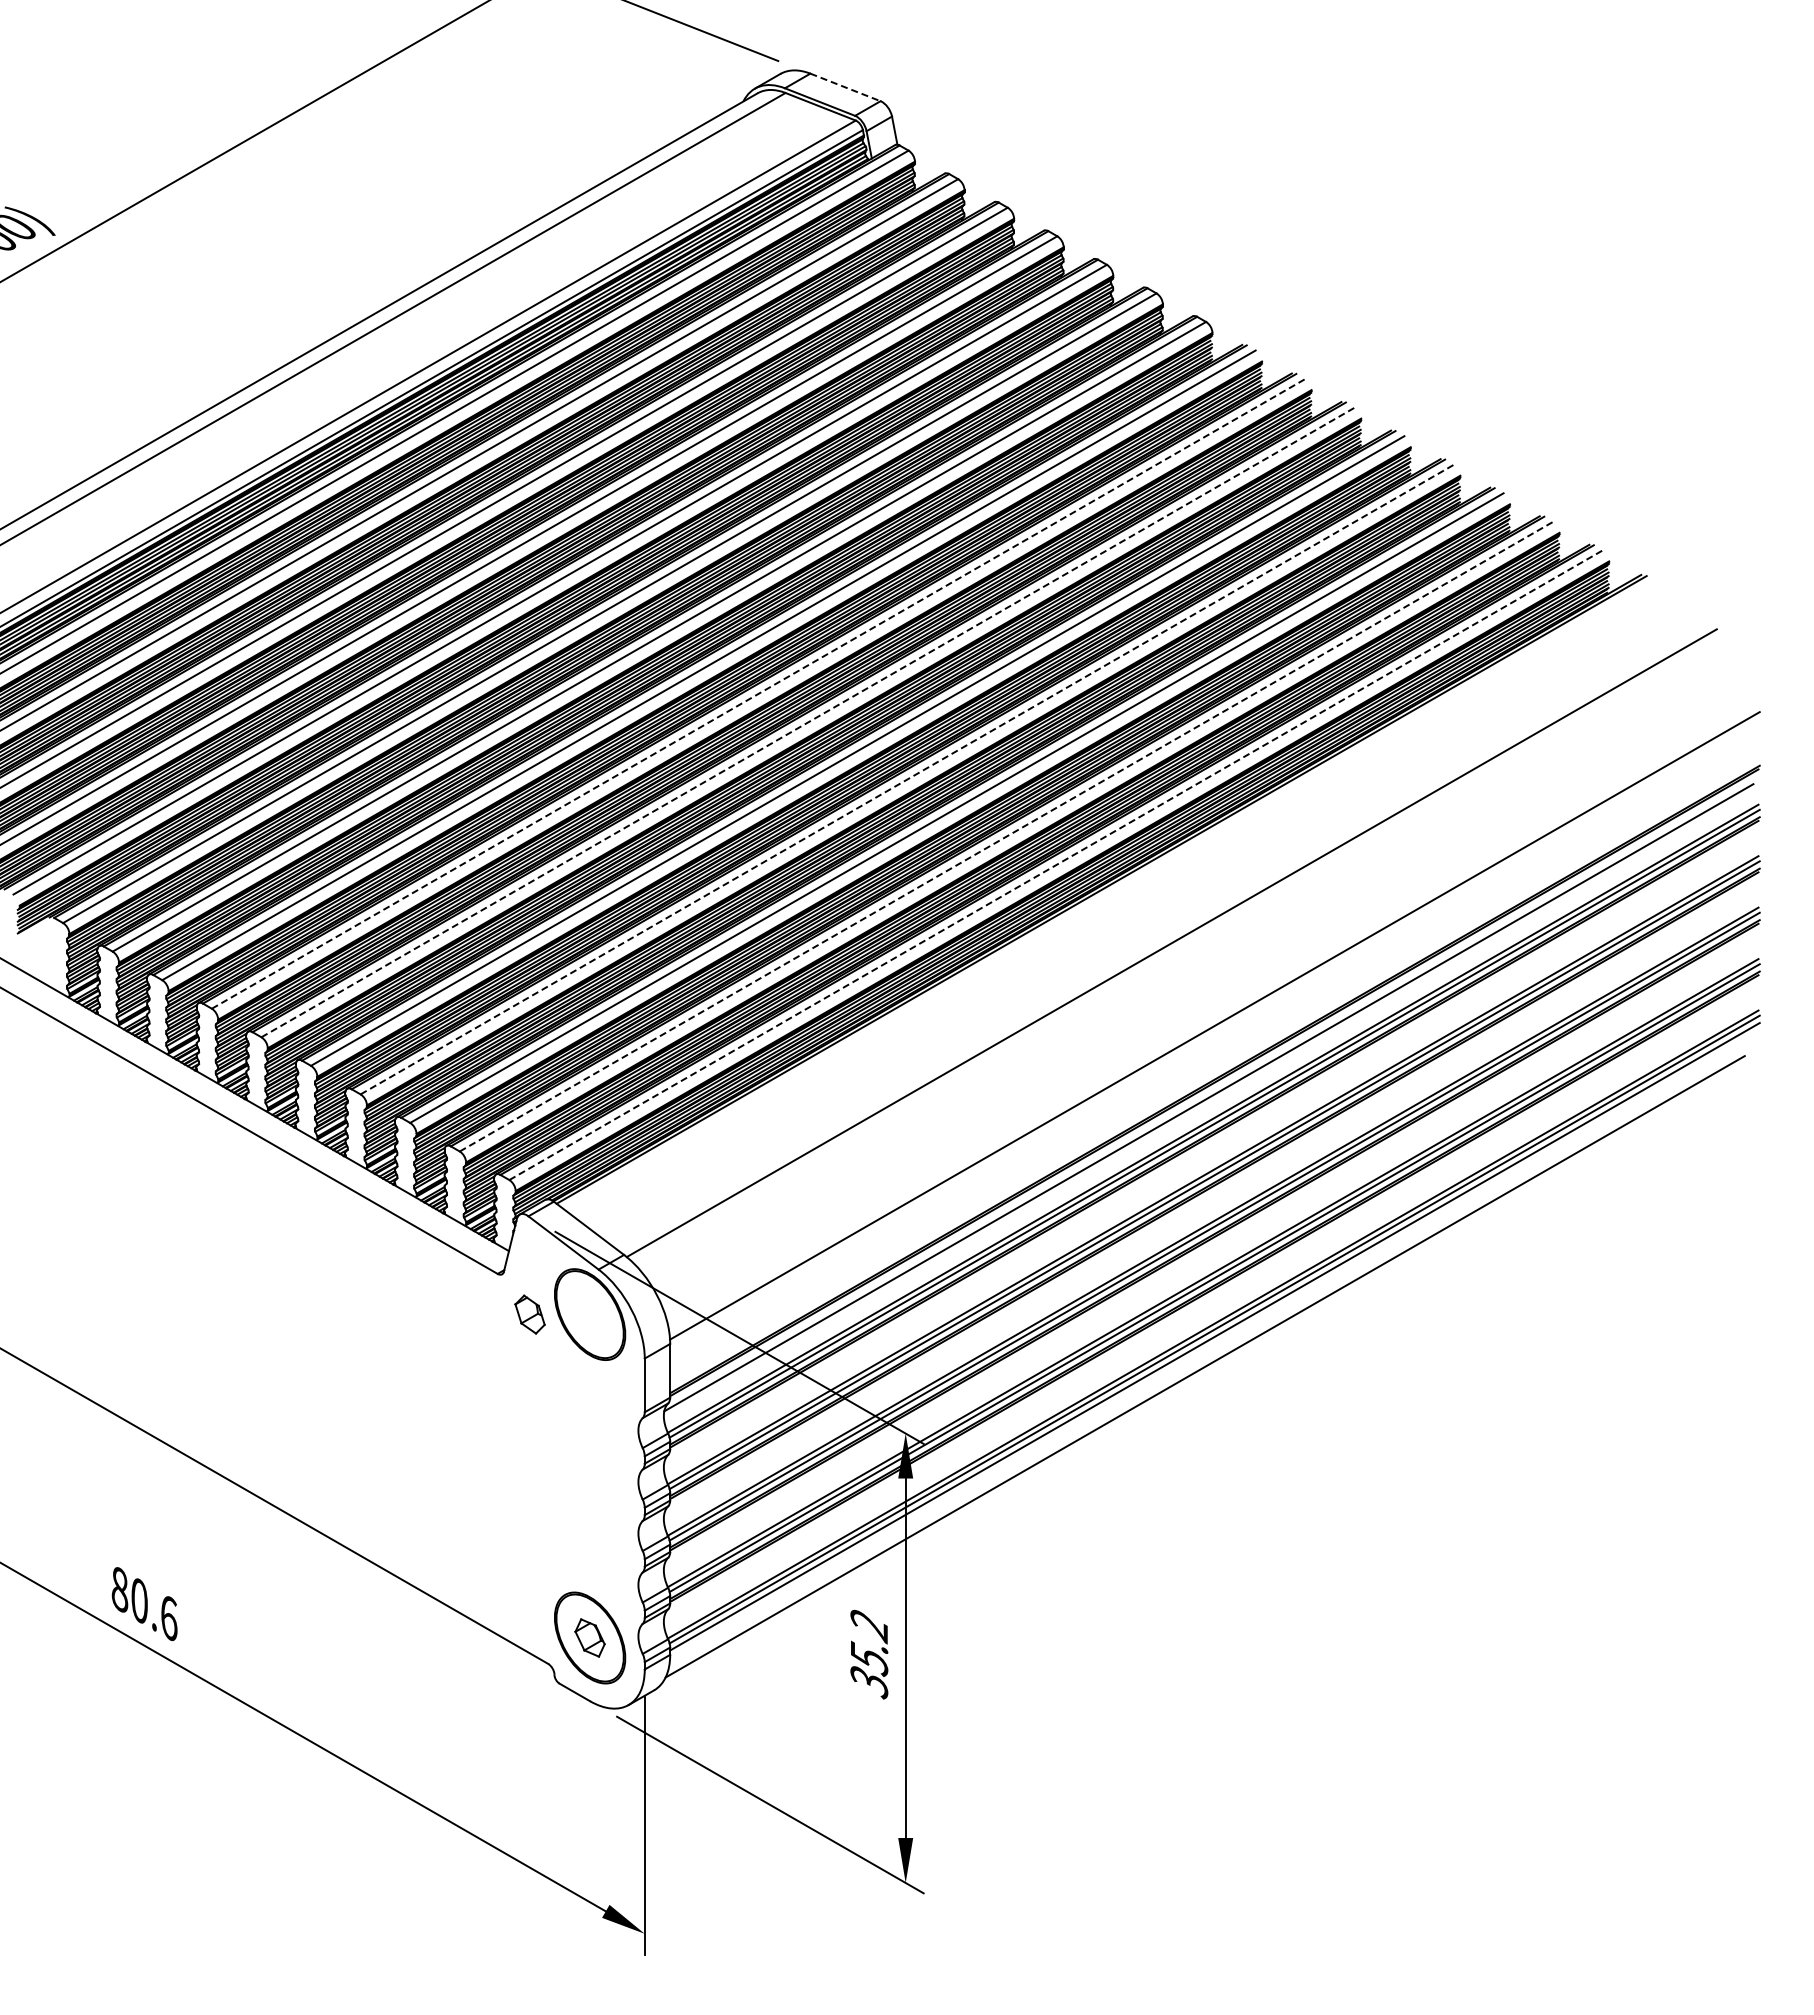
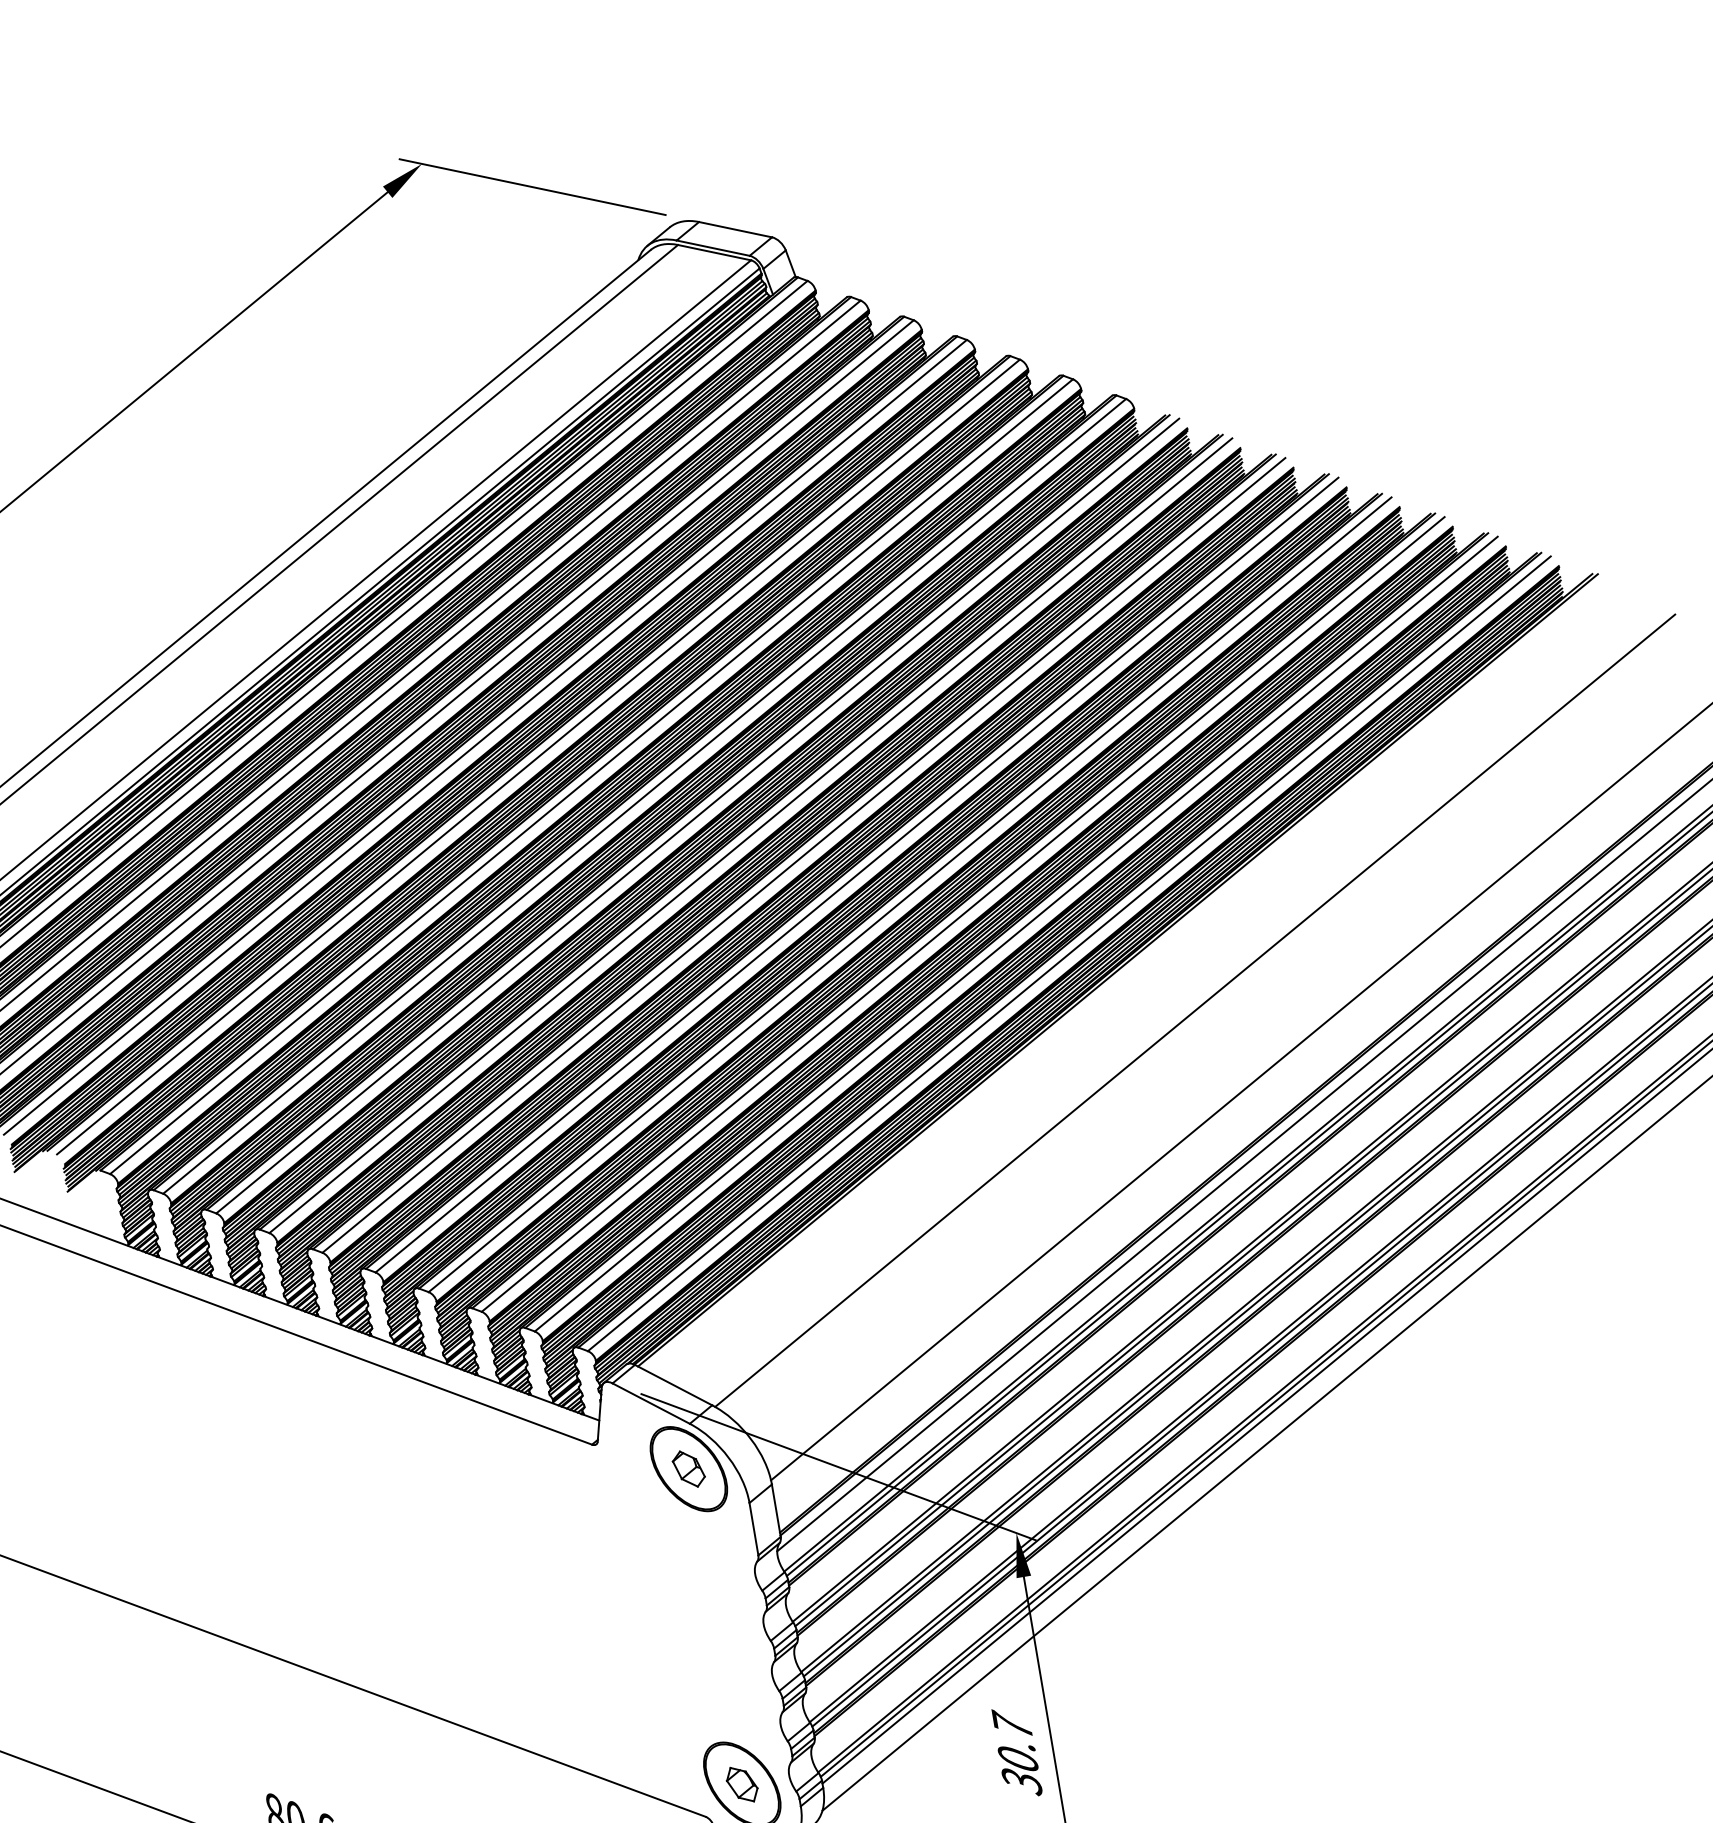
line: (845, 87) -> (735, 229), dashed -> solid
line: (758, 693) -> (750, 835), dashed -> solid
line: (808, 722) -> (804, 855), dashed -> solid
line: (907, 779) -> (910, 894), dashed -> solid
line: (1006, 836) -> (1016, 933), dashed -> solid
line: (1056, 865) -> (1069, 953), dashed -> solid
part: (529, 1314) -> (688, 1469), moved
text: (869, 1640) -> (1015, 1740), 35.2 -> 30.7

